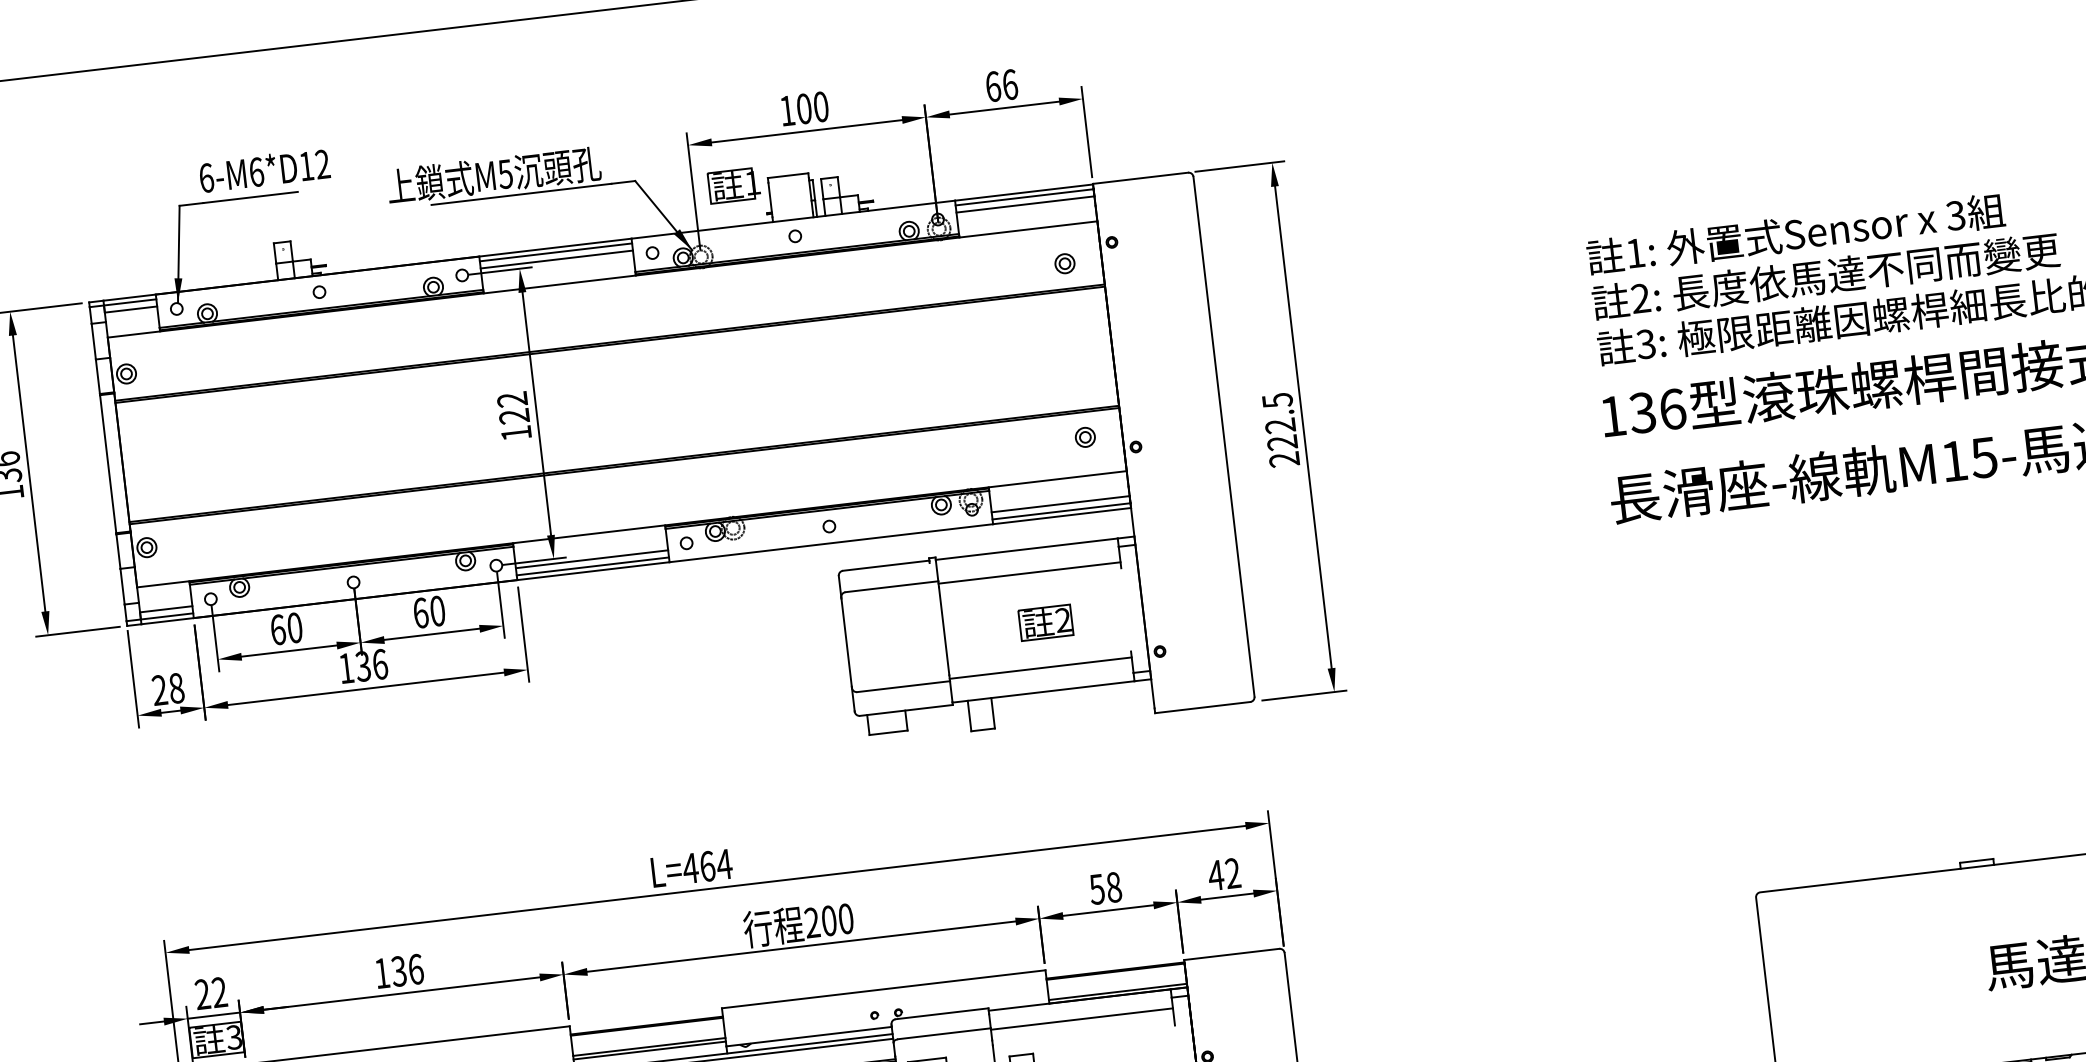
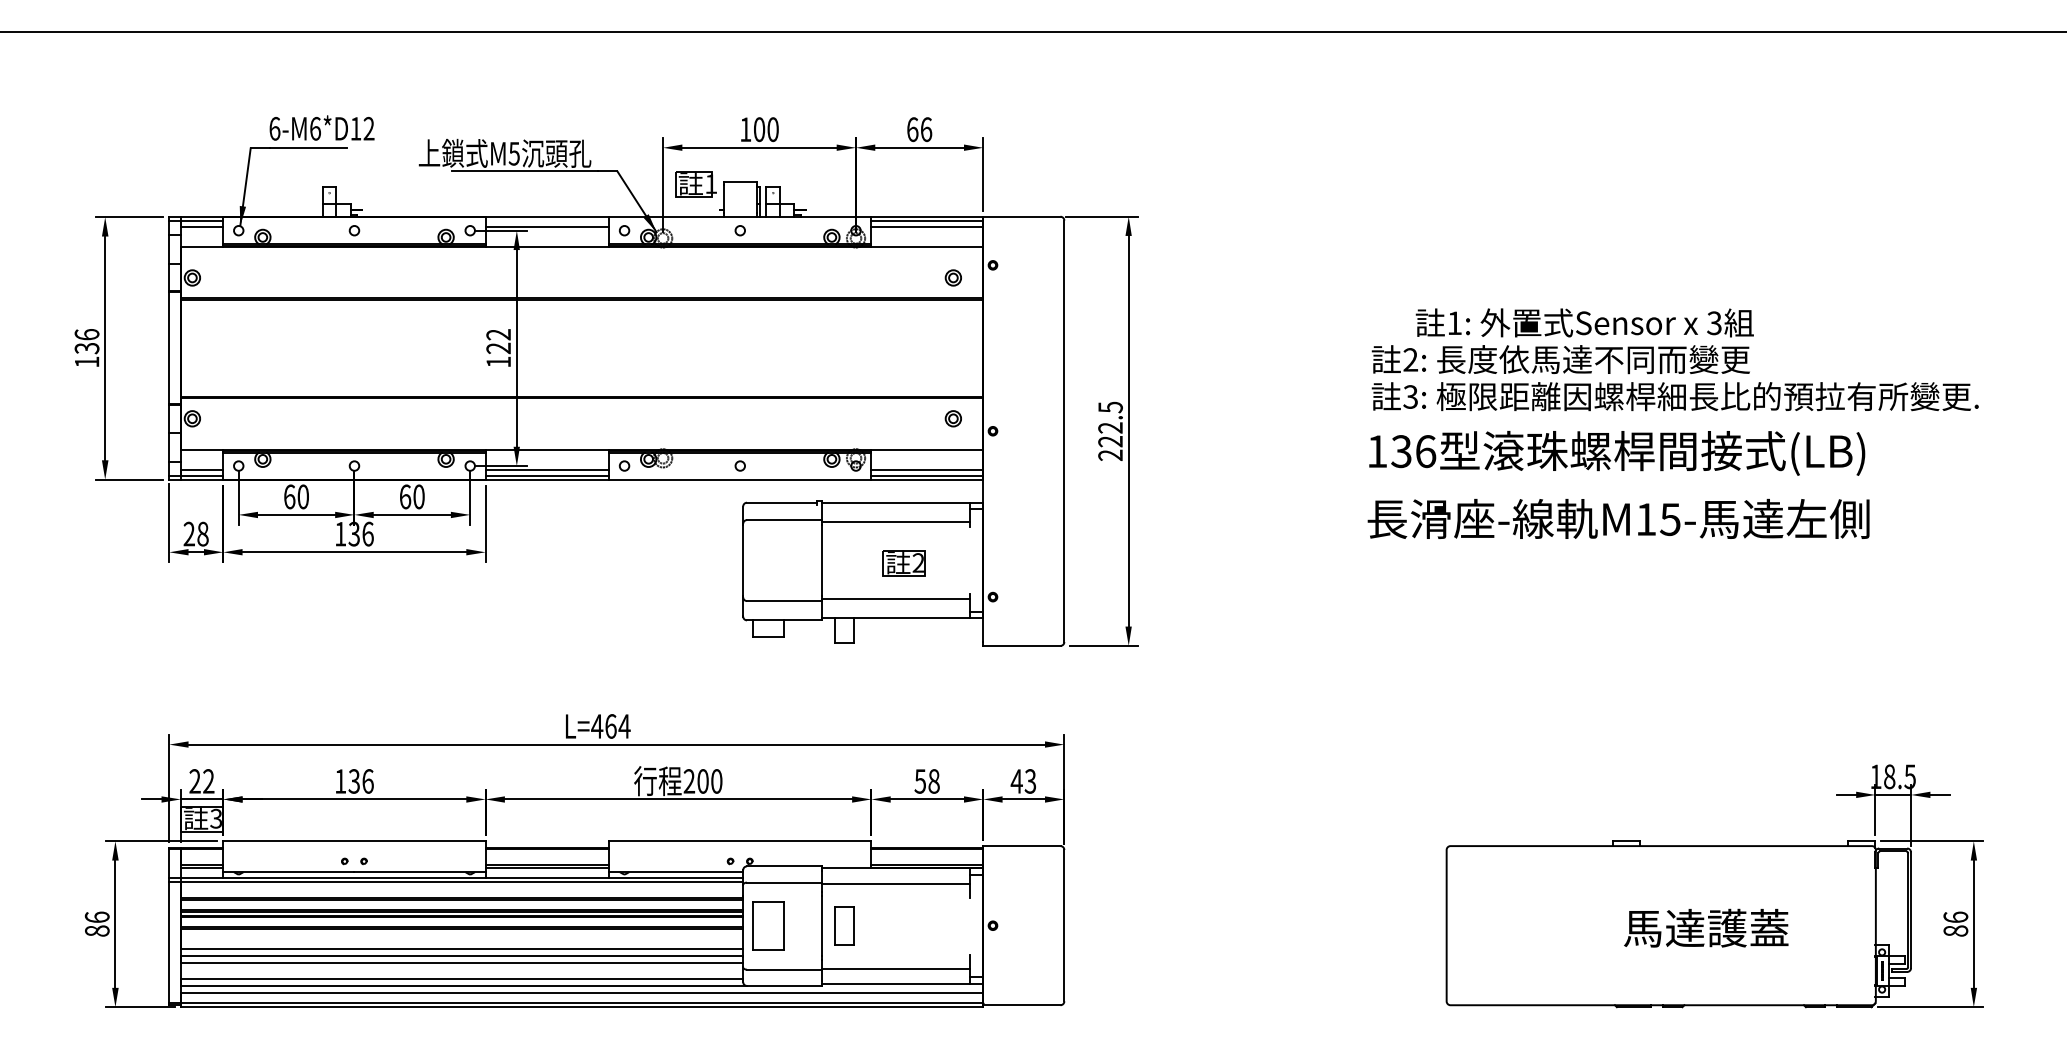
text: (1795, 233) -> (1584, 322), moved
line: (556, 252) -> (547, 221), removed
text: (1232, 873) -> (1030, 781), 42 -> 43

